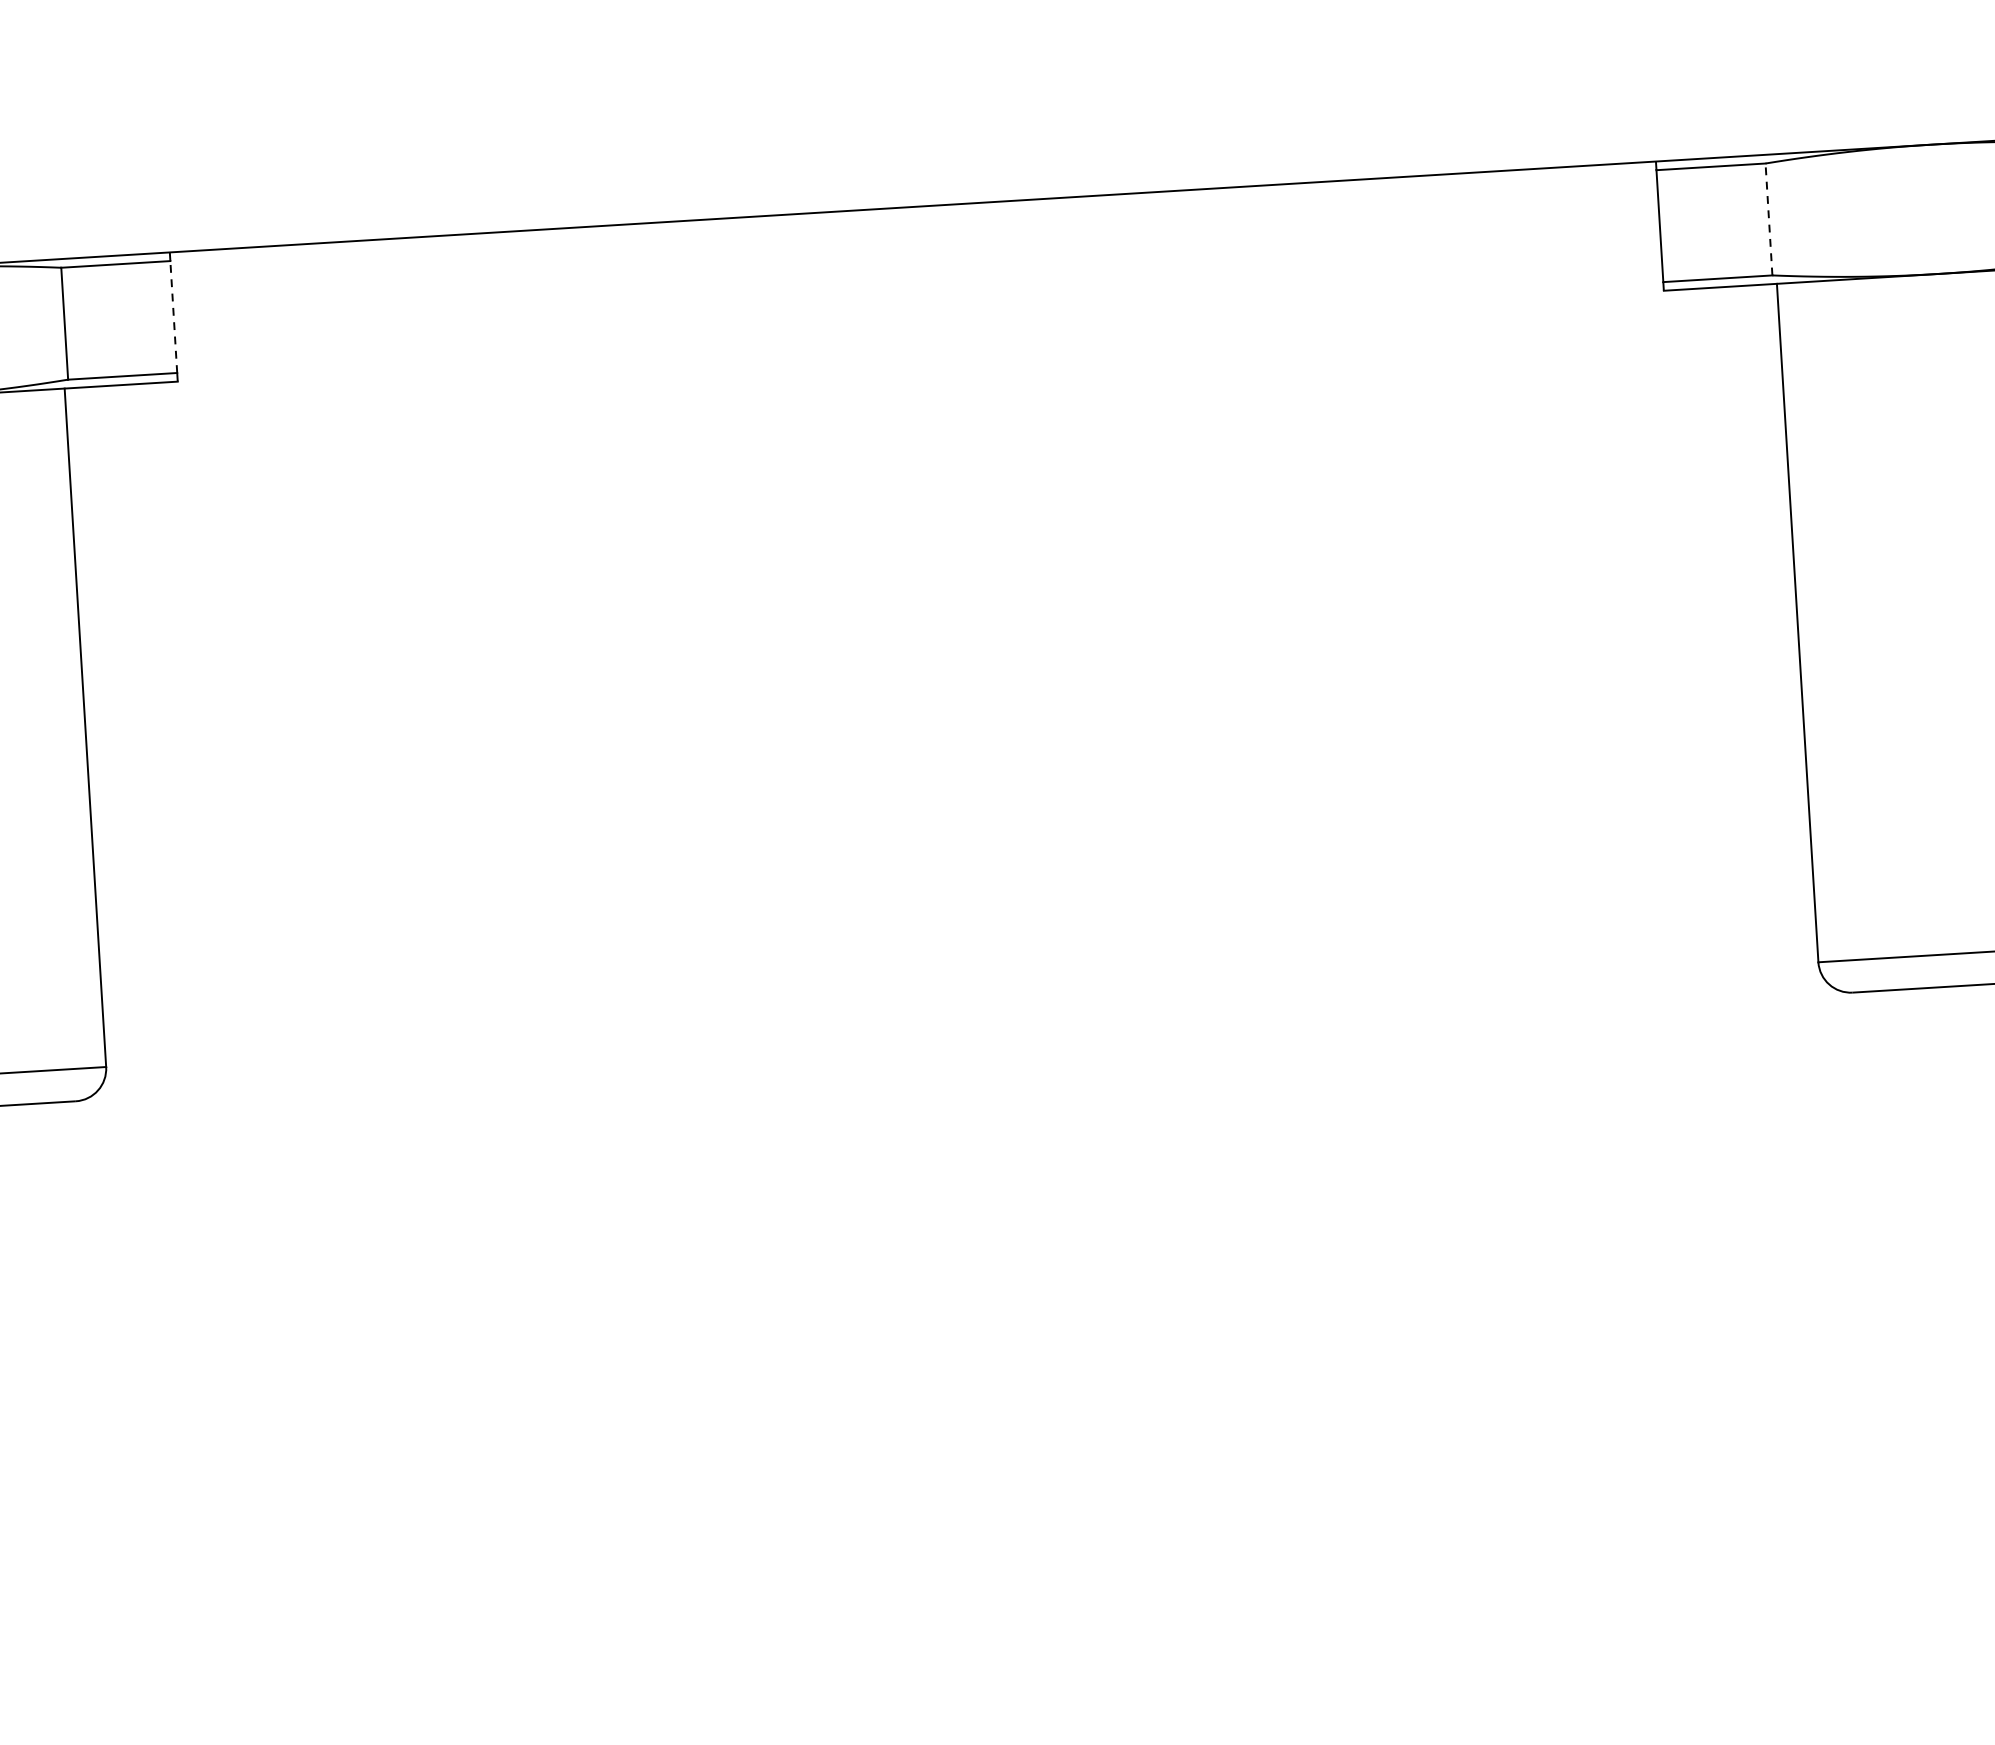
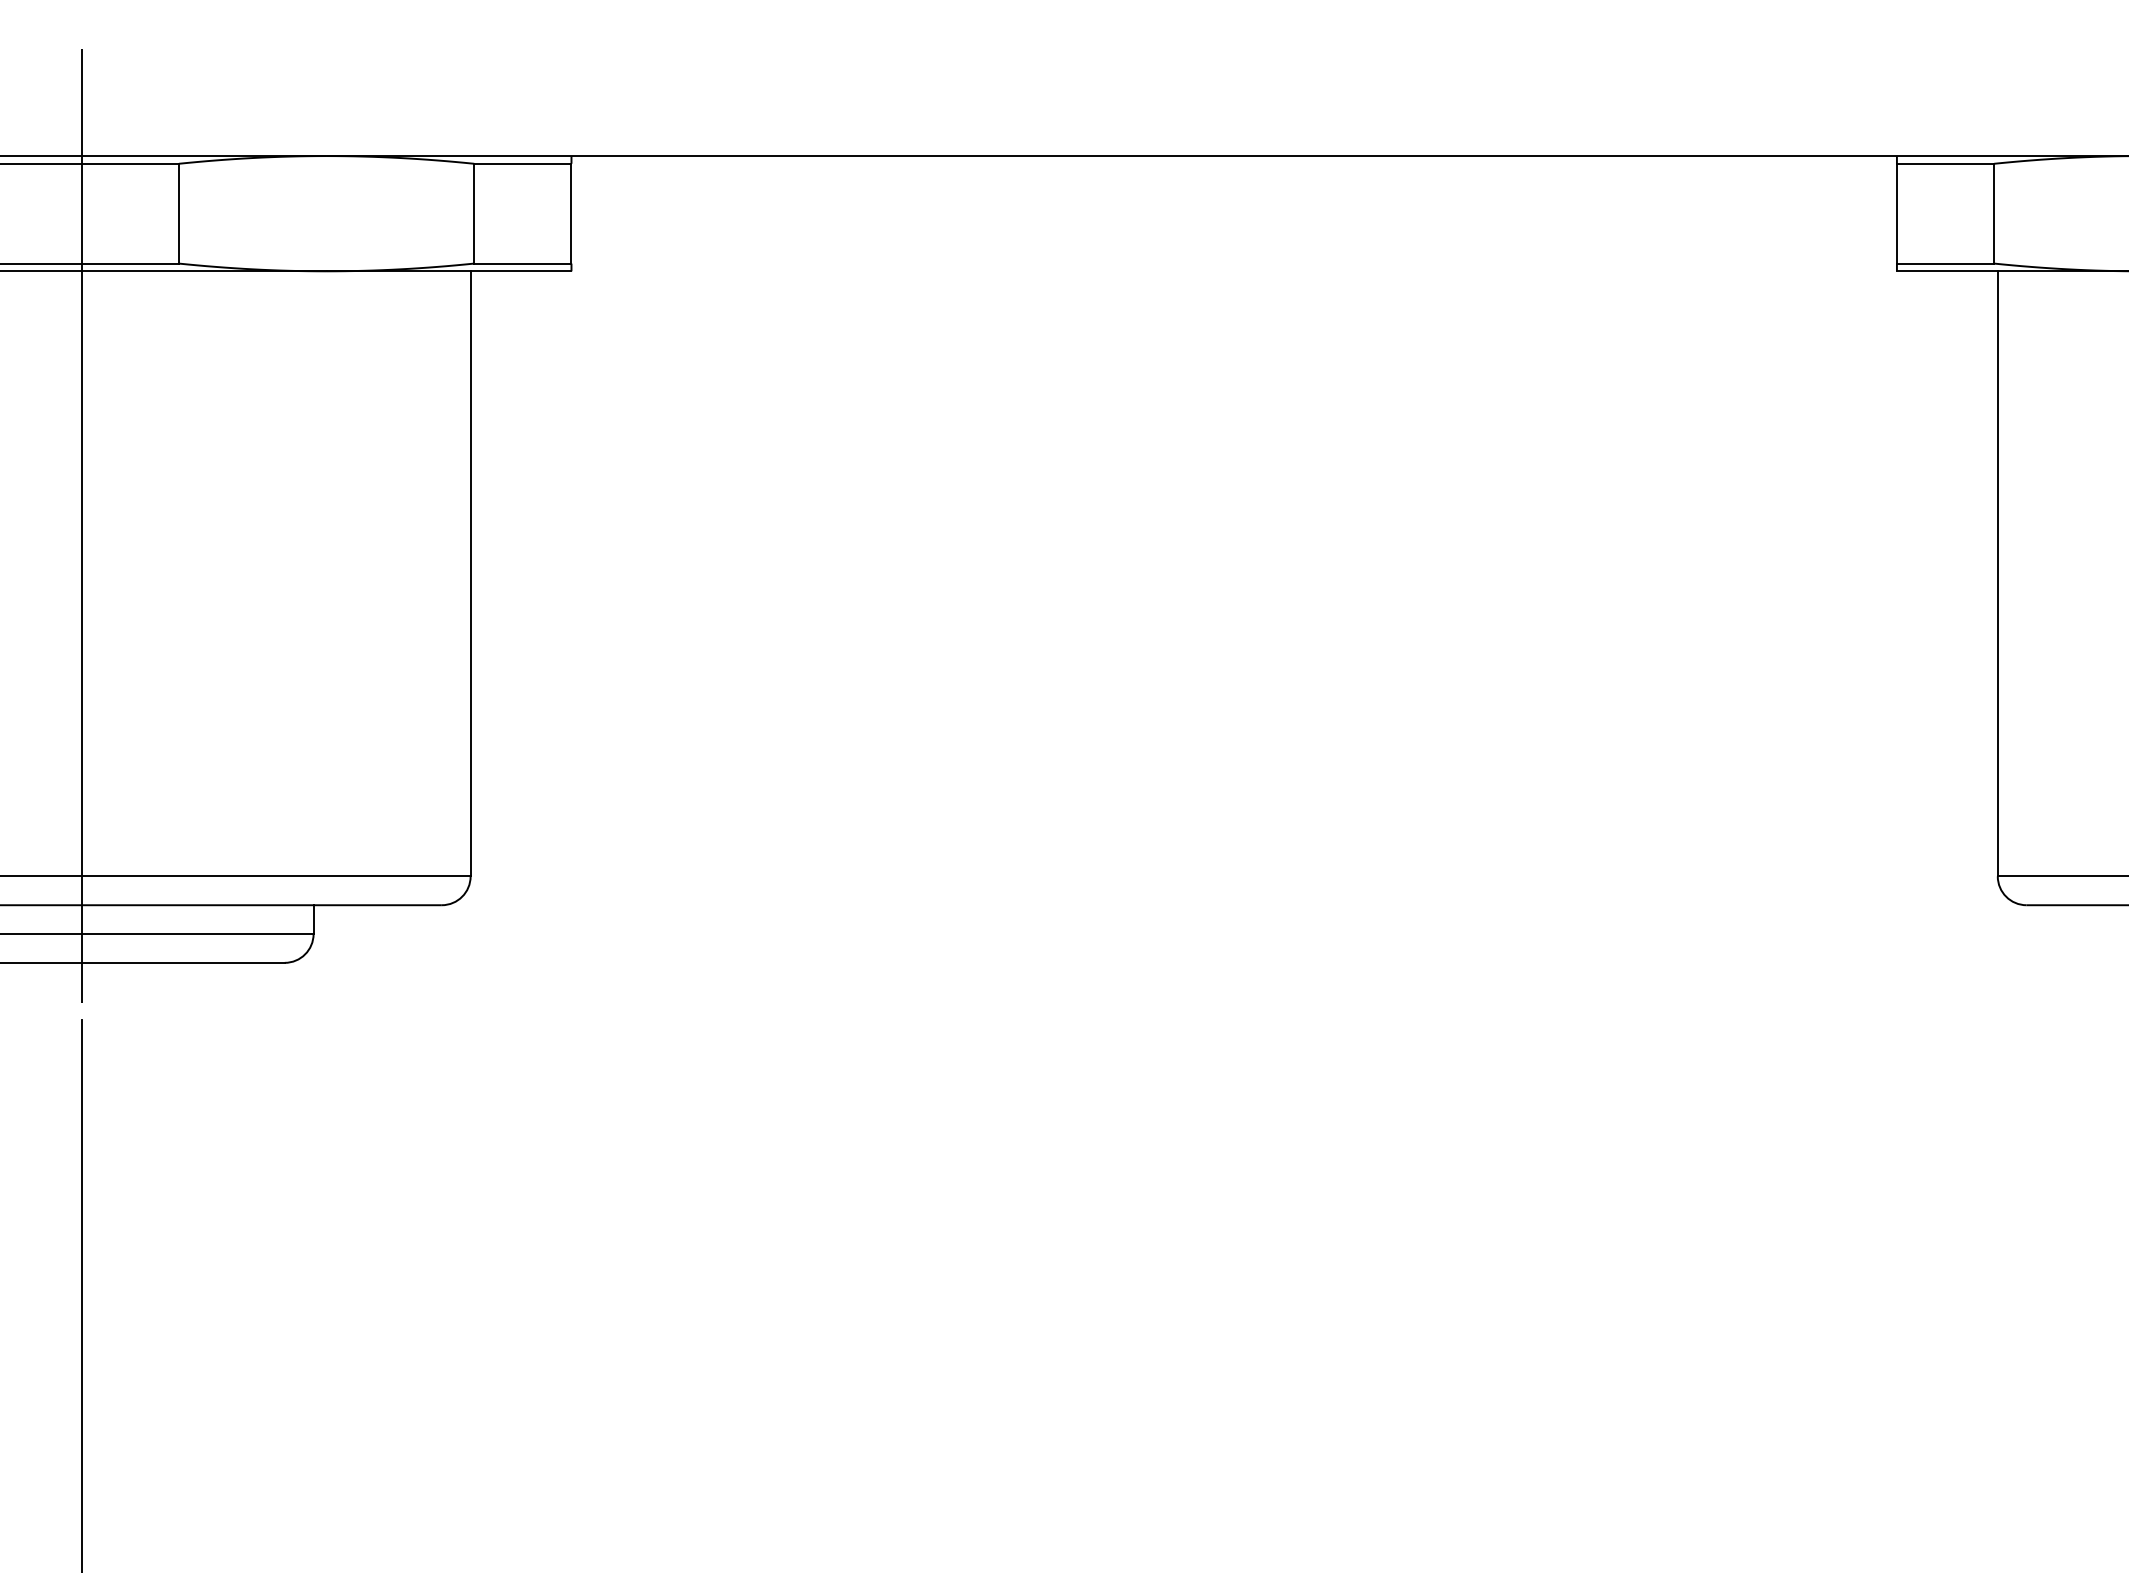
line: (1769, 219) -> (1994, 213), dashed -> solid
line: (173, 316) -> (571, 213), dashed -> solid

